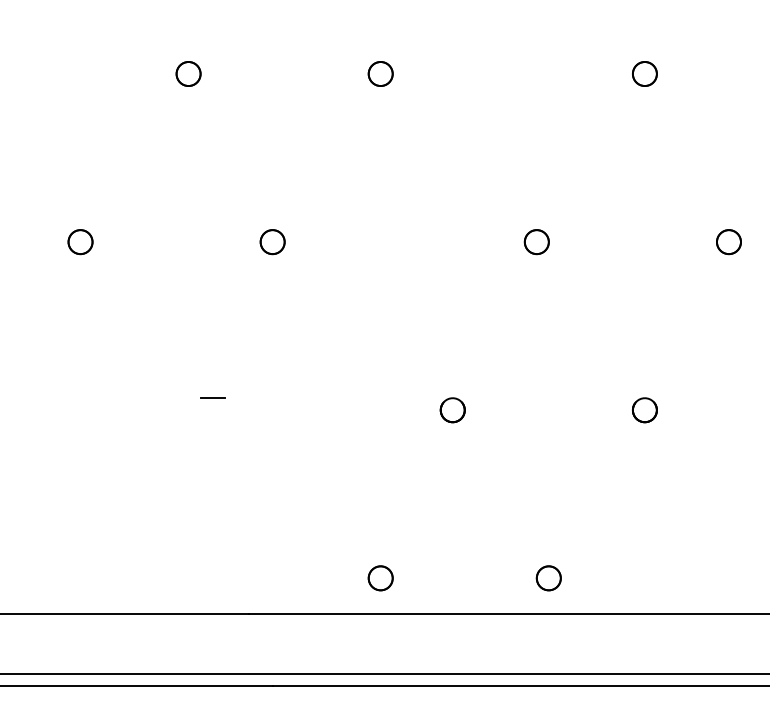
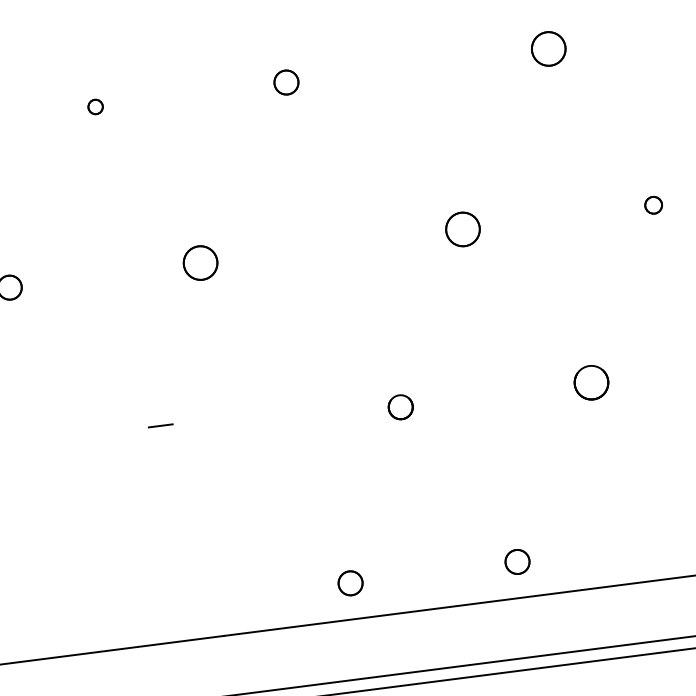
part: (188, 73) -> (95, 106), size x0.6
part: (644, 73) -> (548, 48), size x1.4
part: (272, 242) -> (200, 263), size x1.4
part: (536, 242) -> (462, 230), size x1.4
part: (728, 242) -> (653, 205), size x0.7
part: (644, 410) -> (591, 383), size x1.4

